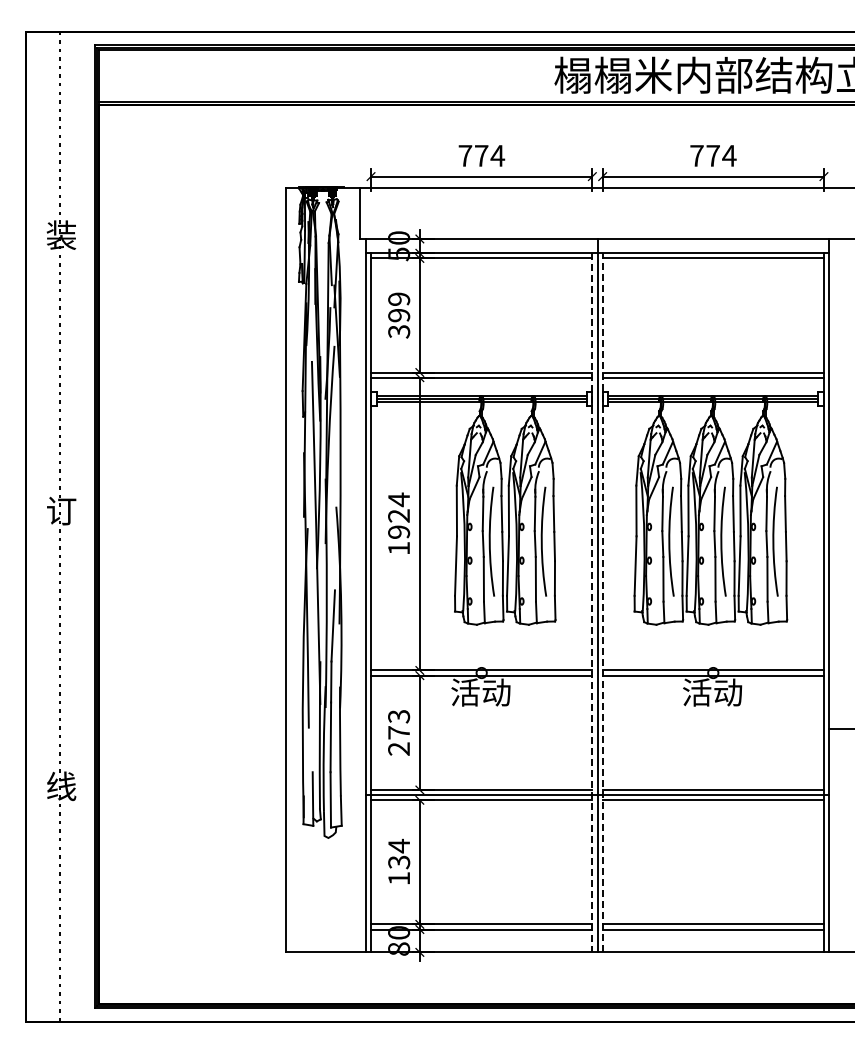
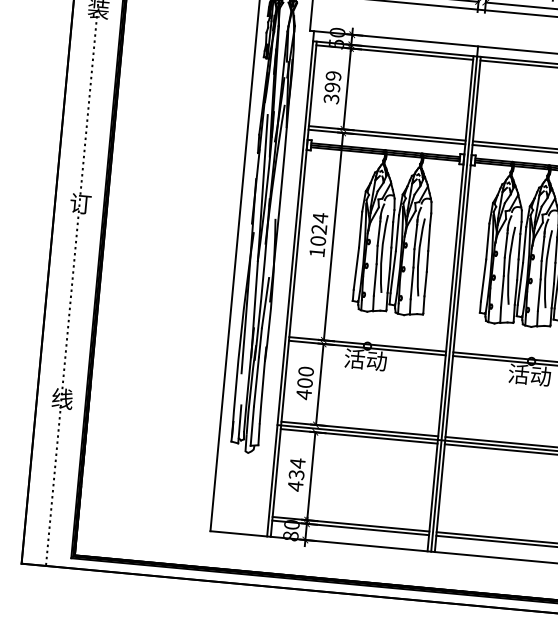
text: (399, 531) -> (318, 240), 1924 -> 1024
line: (592, 602) -> (450, 303), dashed -> solid
line: (602, 602) -> (457, 304), dashed -> solid
text: (399, 732) -> (305, 382), 273 -> 400
text: (398, 878) -> (295, 486), 134 -> 434

